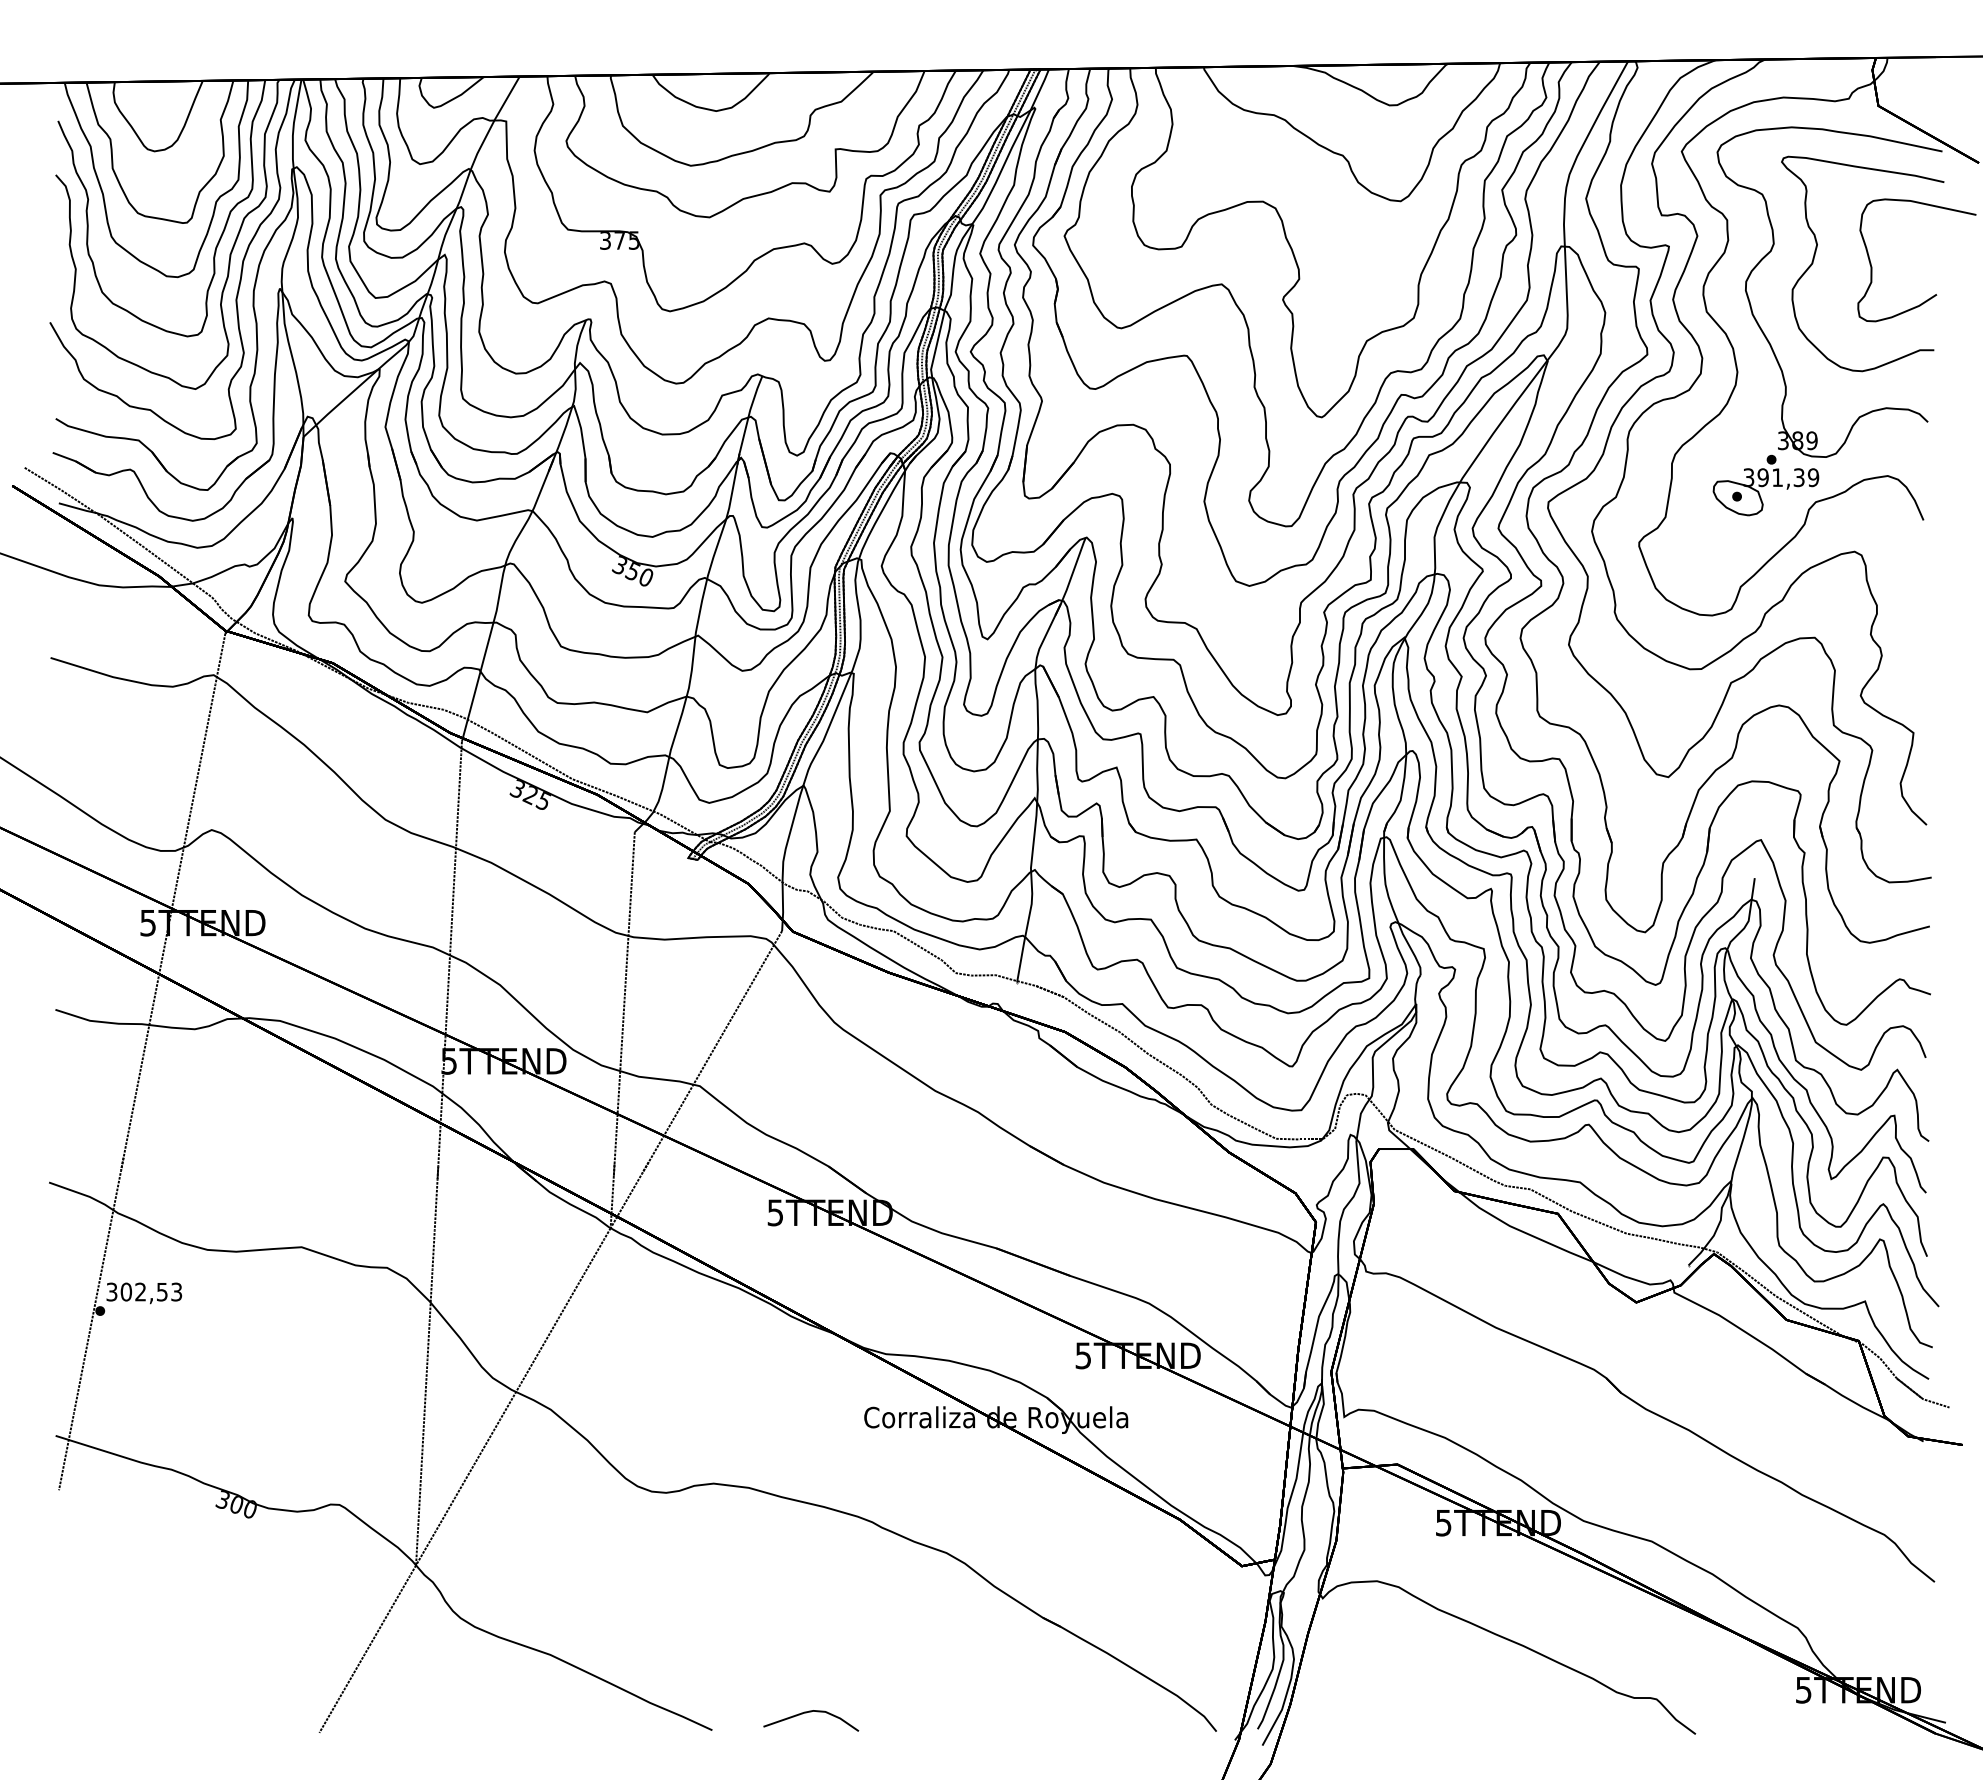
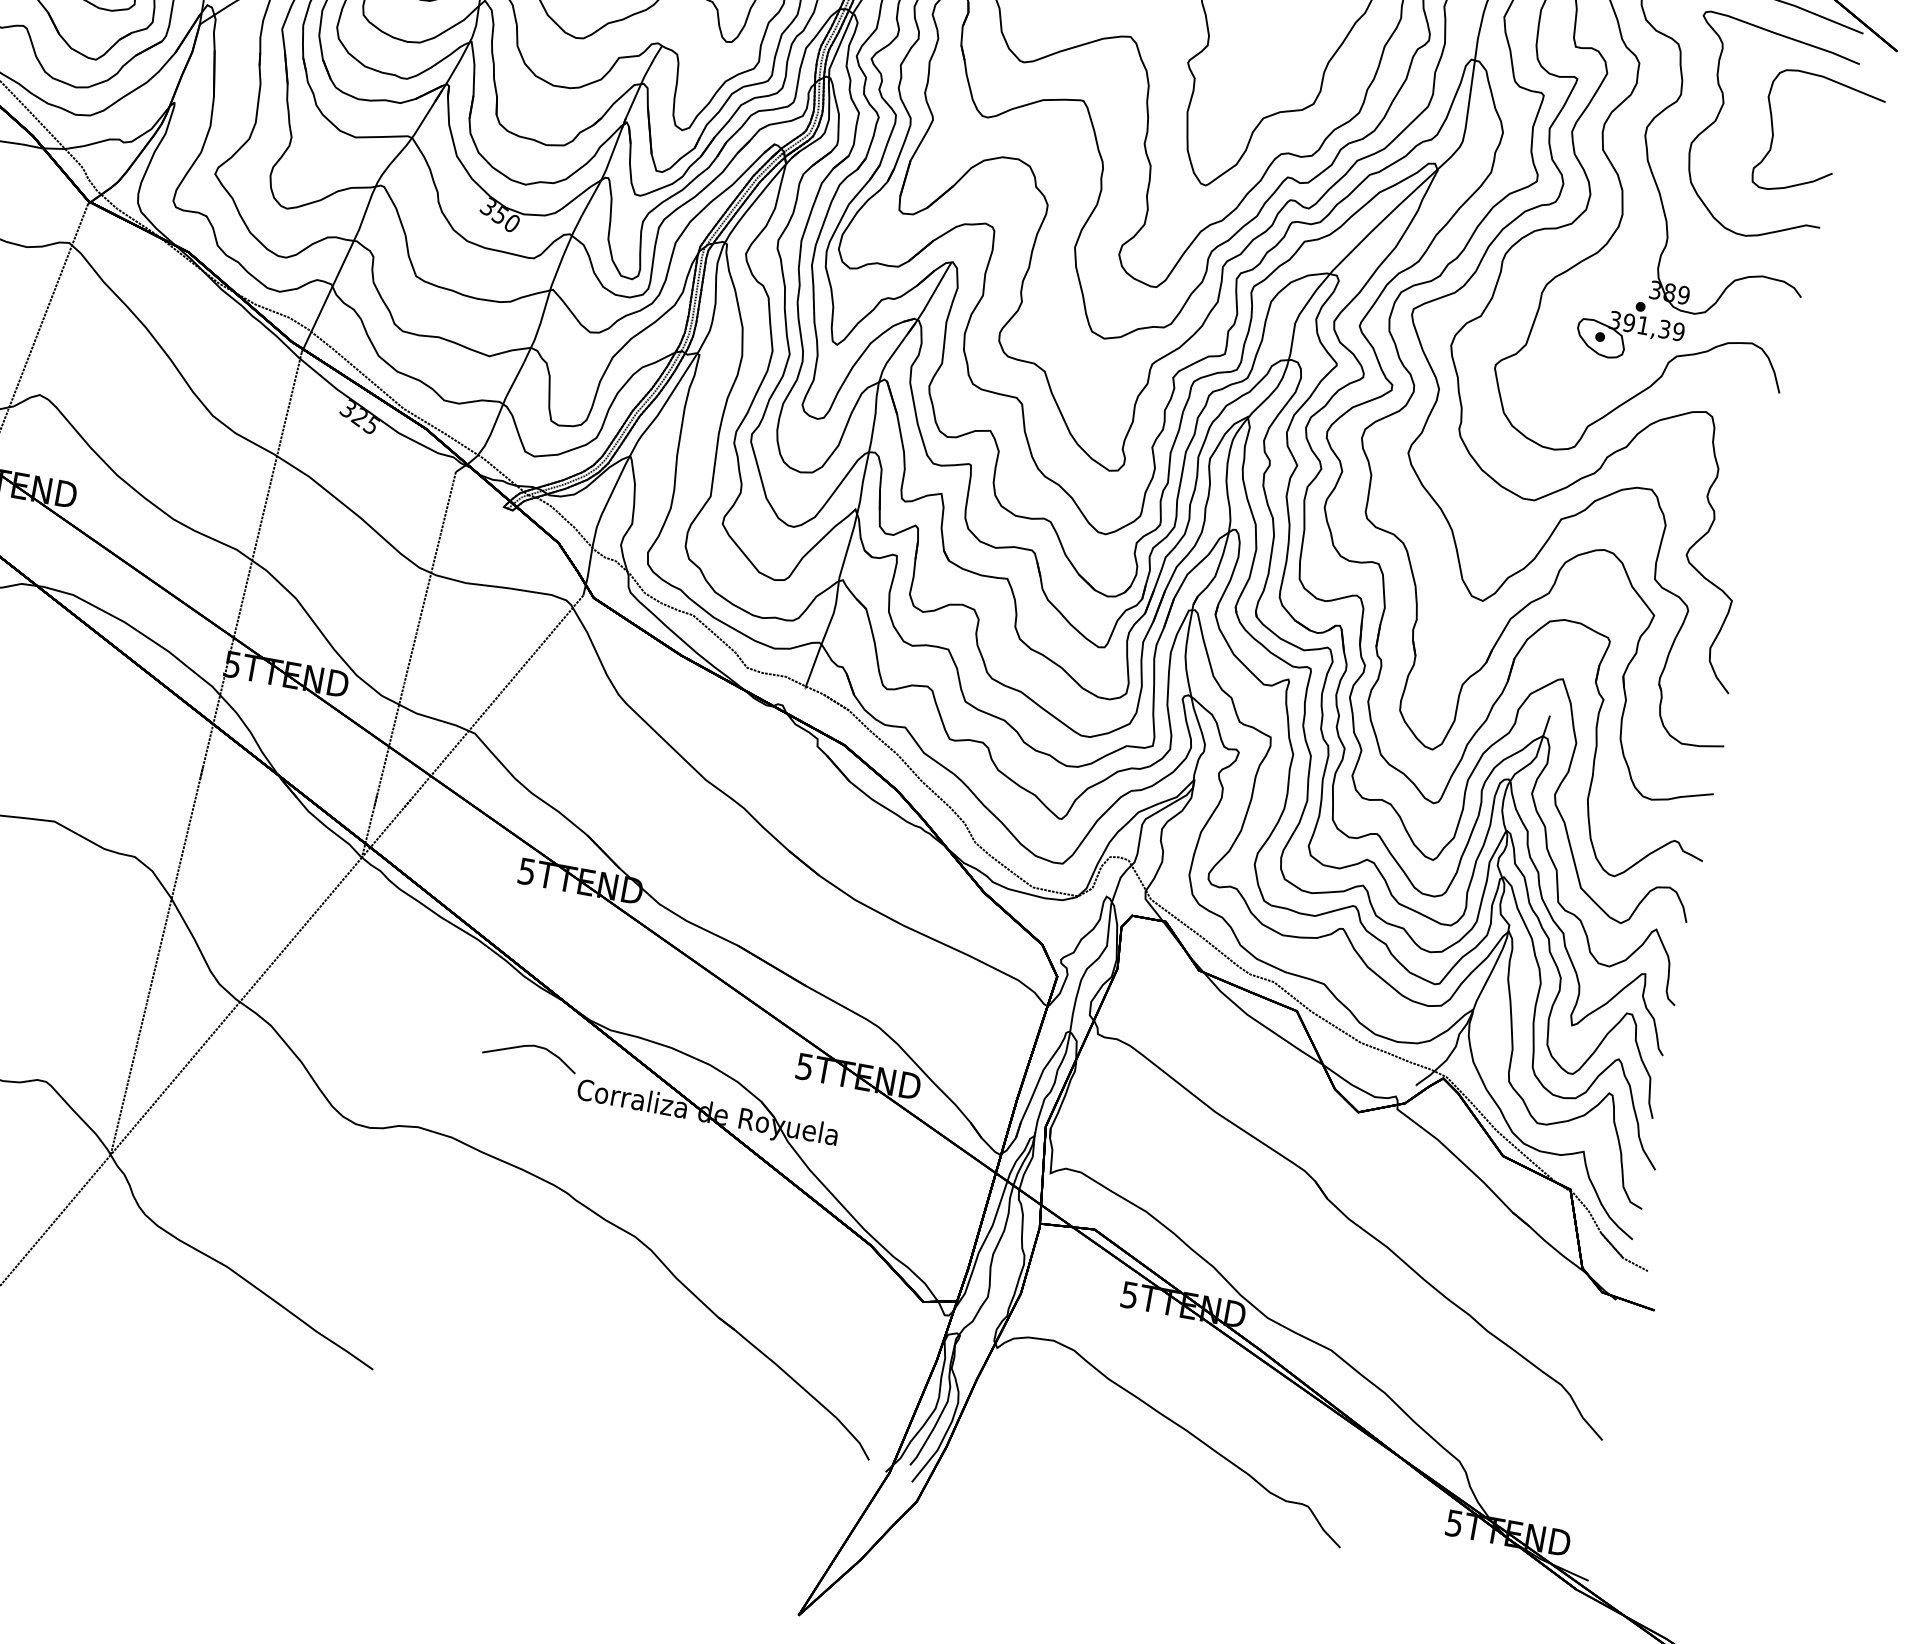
curve: (811, 1712) -> (531, 1046), moved

